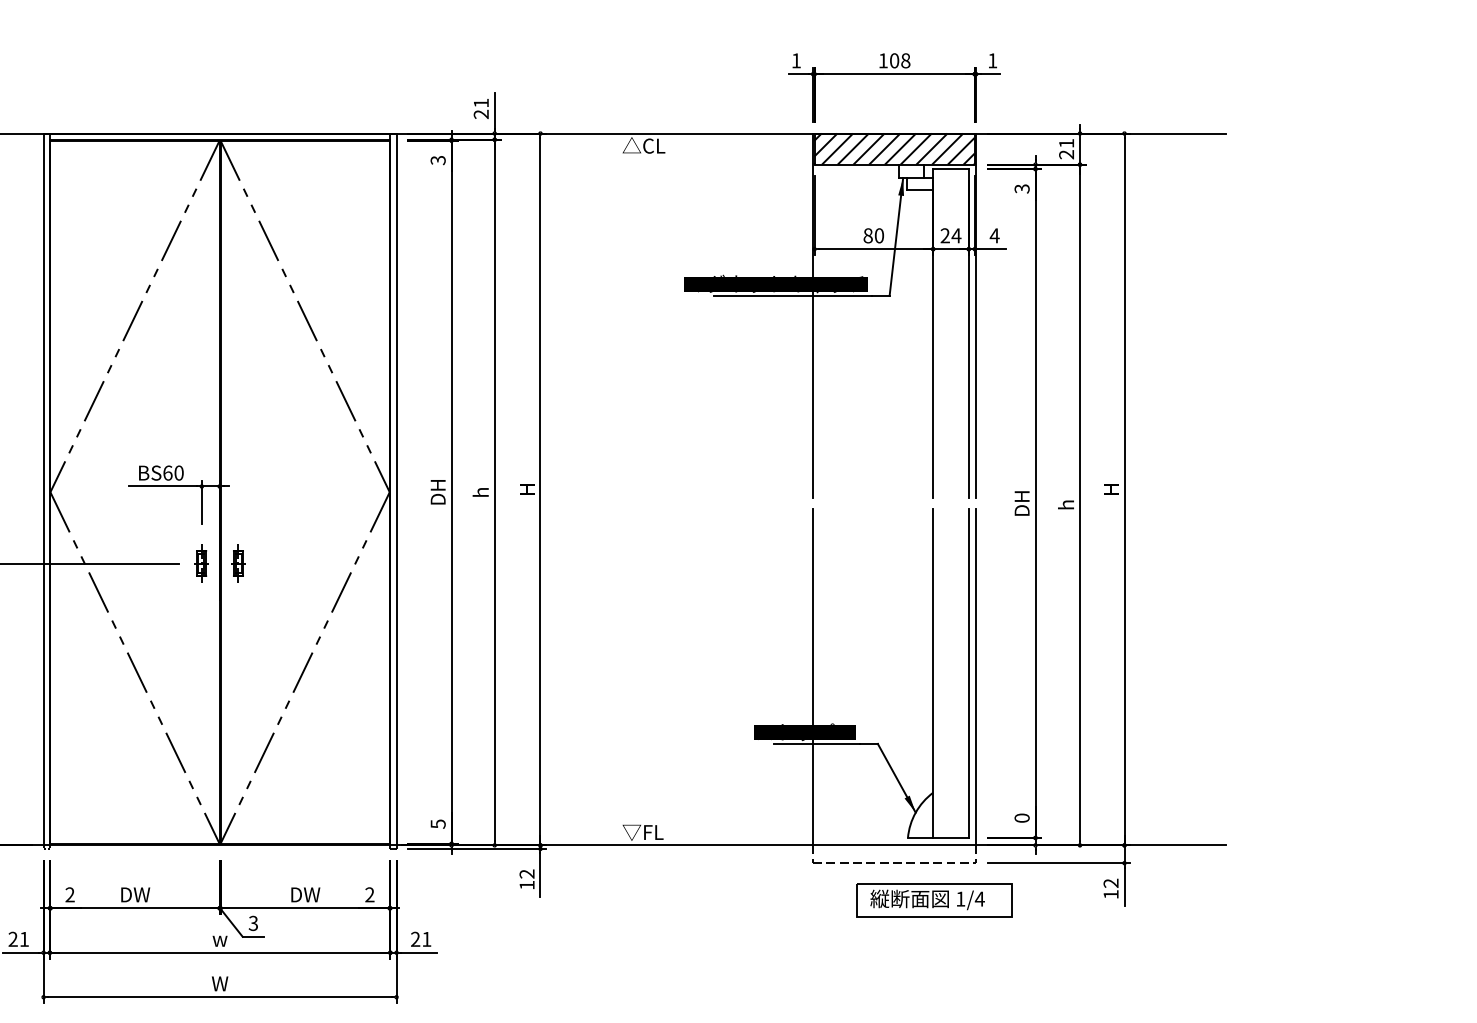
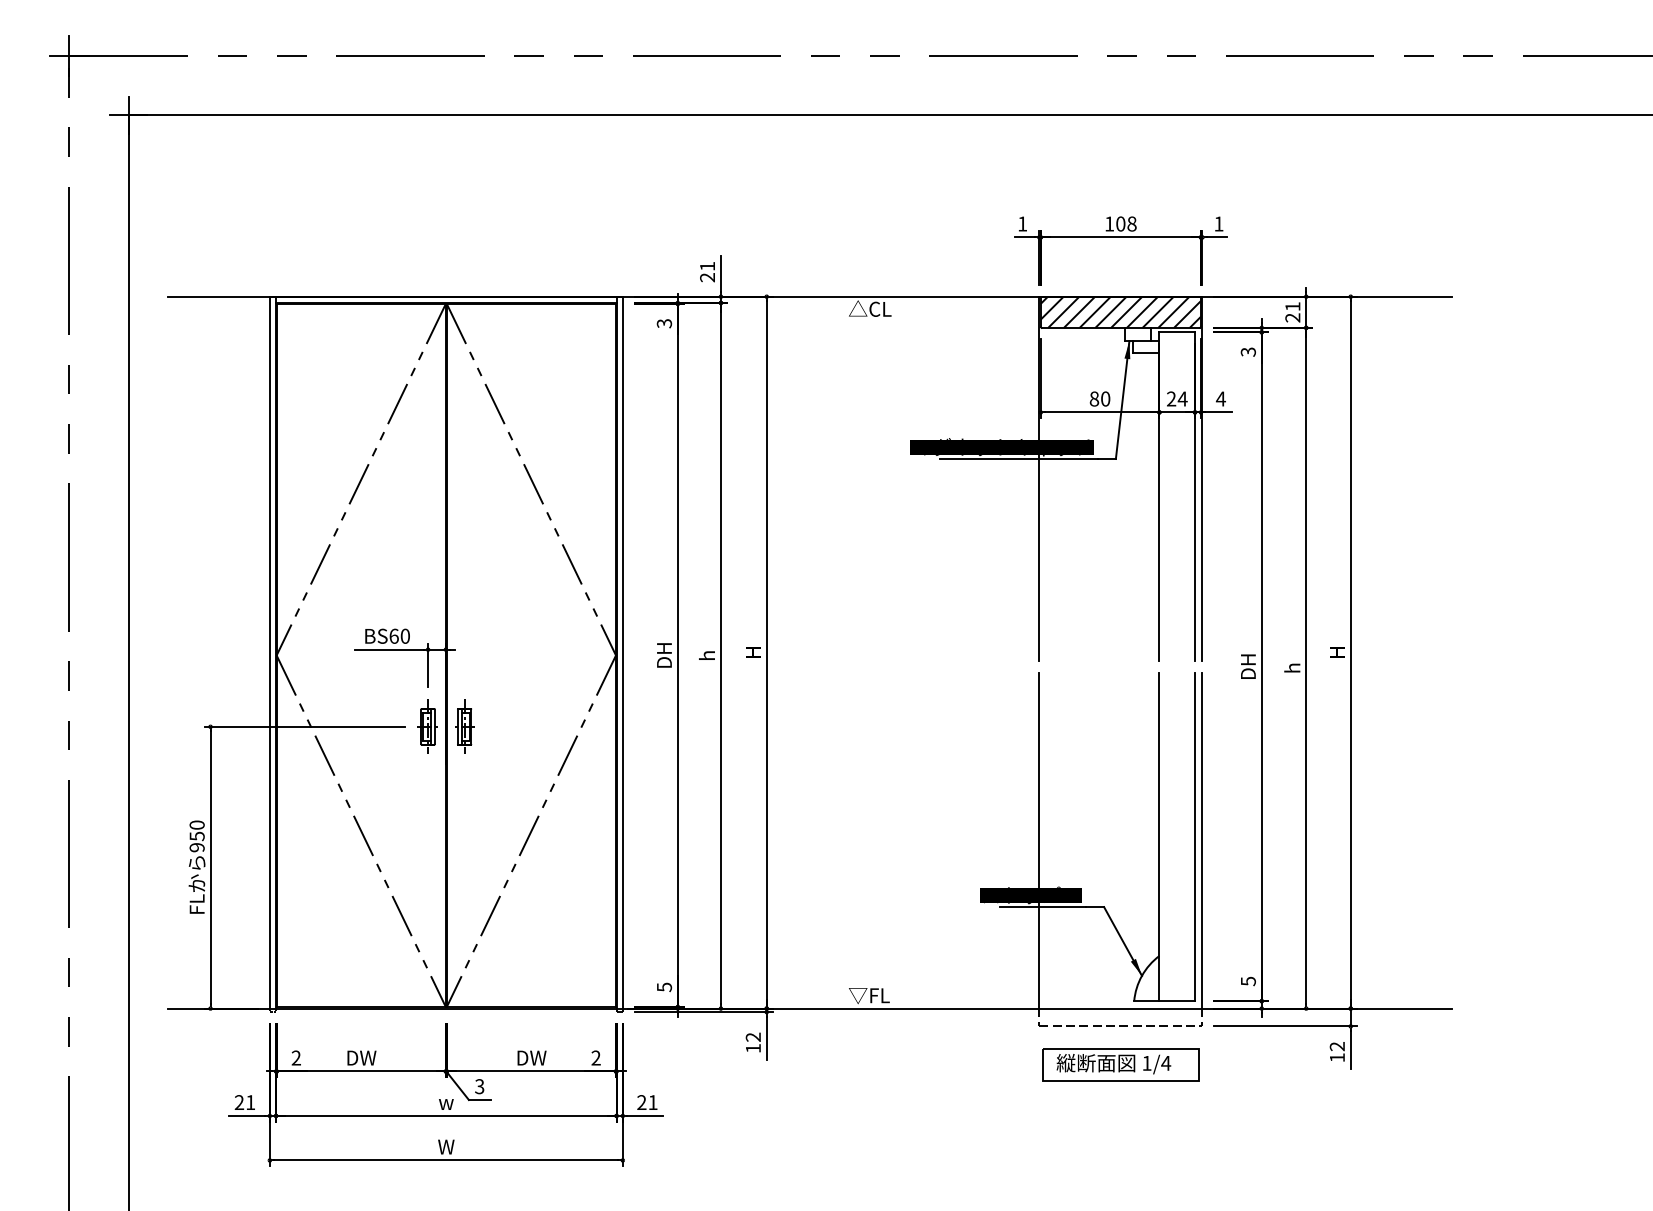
part: (201, 563) -> (427, 726), size x1.43
part: (238, 563) -> (464, 726), size x1.43
text: (1021, 818) -> (1247, 981), 0 -> 5
part: (934, 900) -> (1120, 1064), moved

